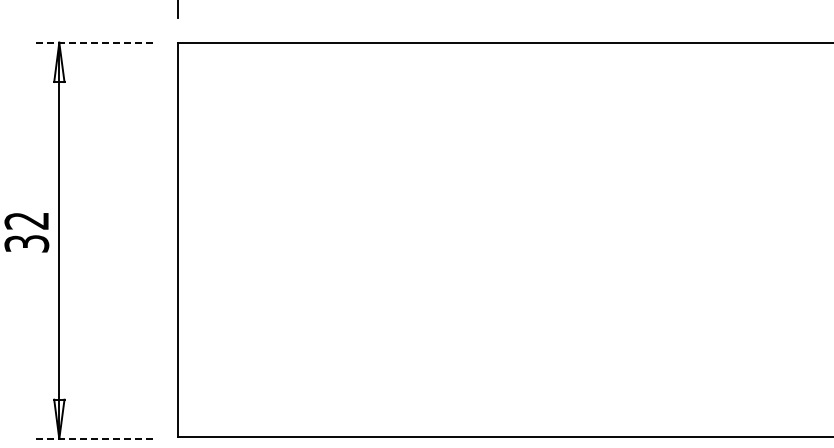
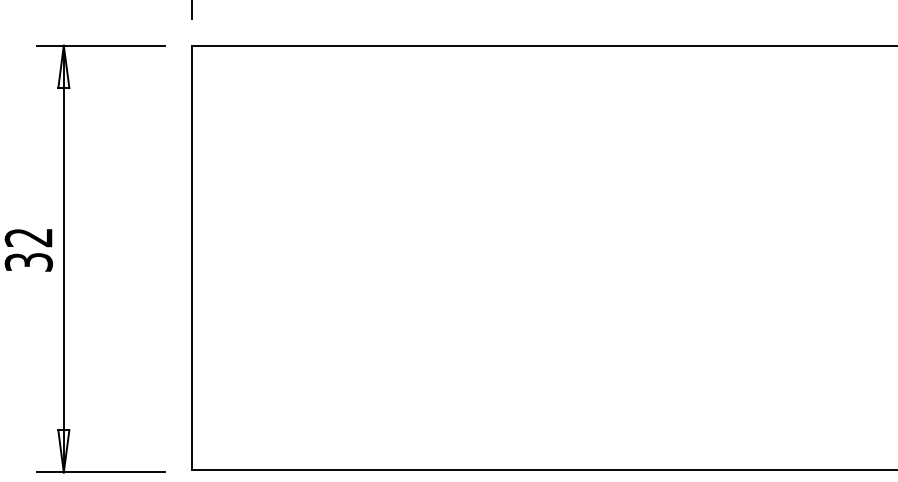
line: (93, 42) -> (100, 45), dashed -> solid
line: (93, 438) -> (100, 471), dashed -> solid

